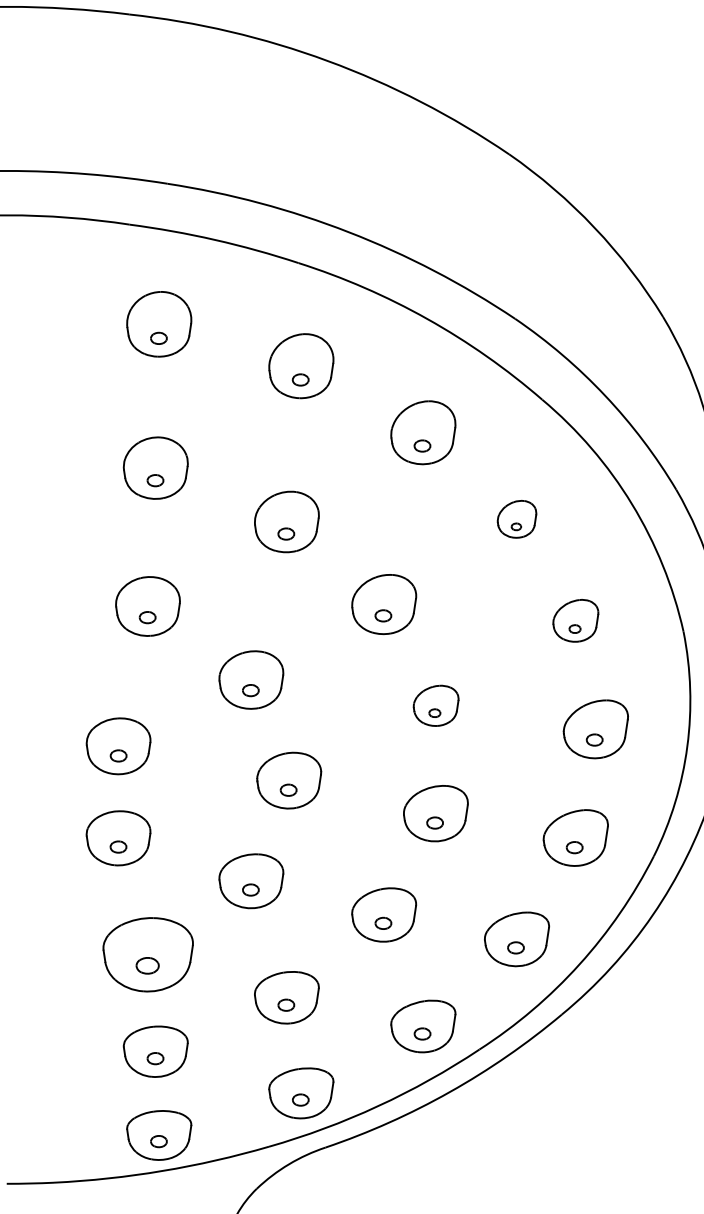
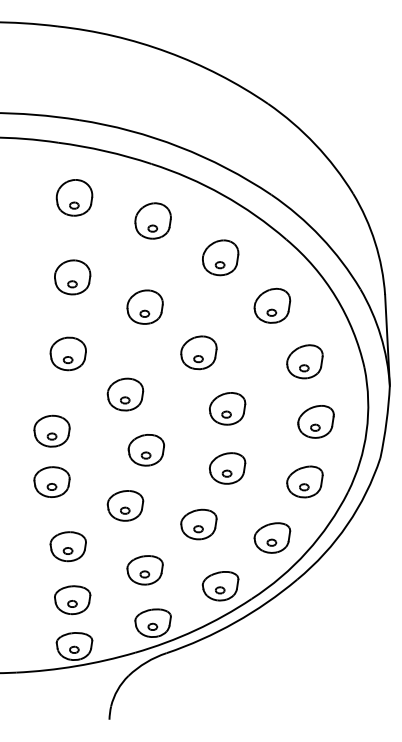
part: (517, 518) -> (272, 305), size x1.67
part: (575, 620) -> (304, 361), size x1.43
part: (435, 705) -> (227, 408), size x1.43
part: (146, 954) -> (67, 546), size x0.71

